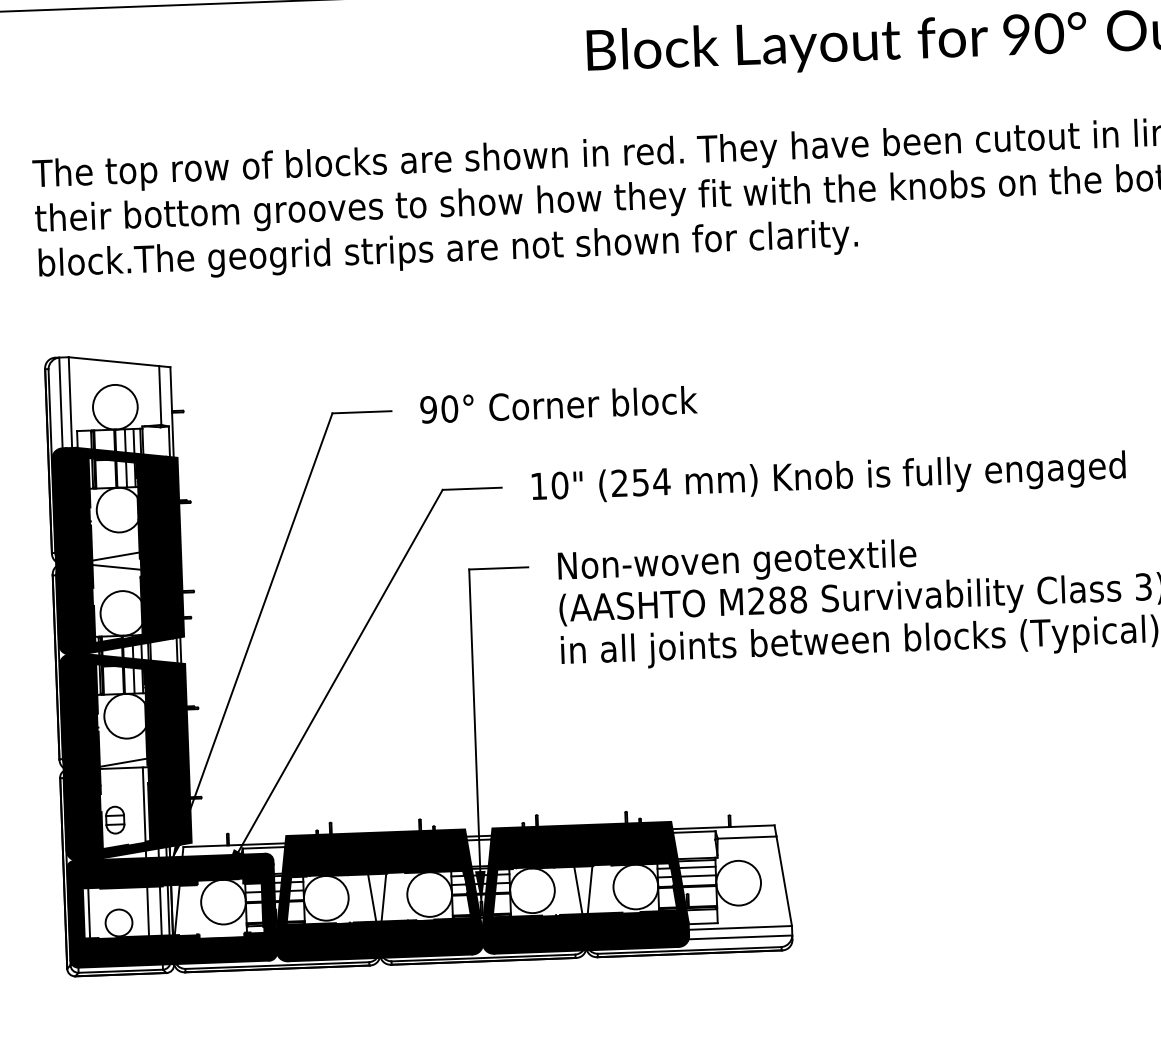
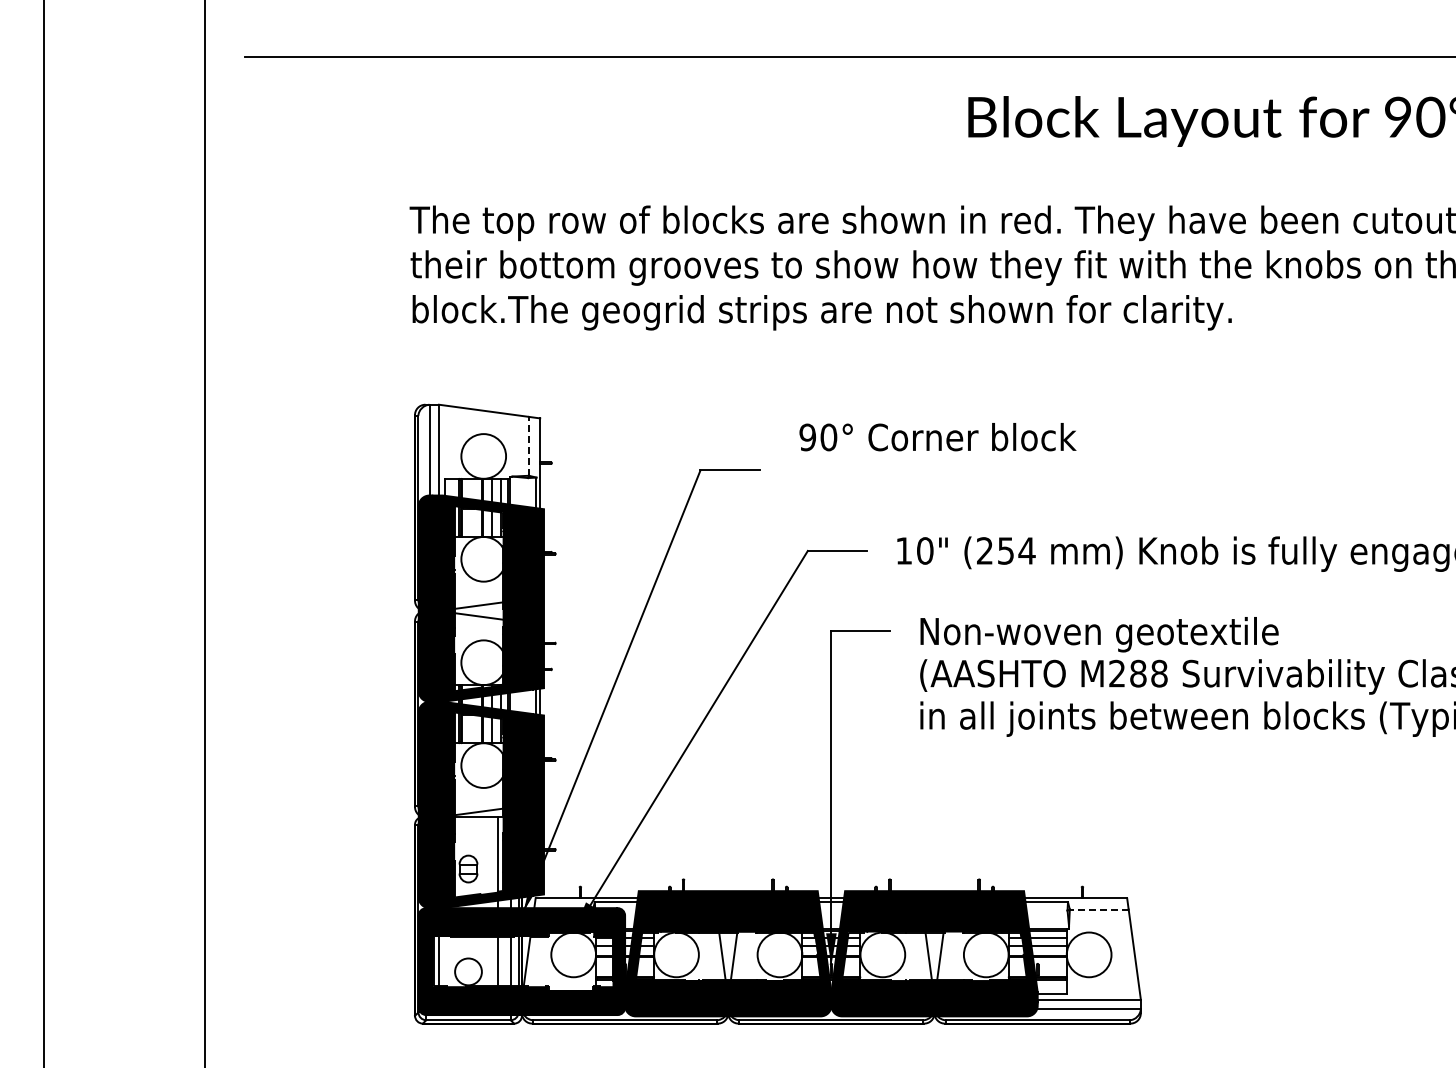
line: (160, 394) -> (529, 445), solid -> dashed
text: (558, 405) -> (937, 437), moved
line: (746, 837) -> (1098, 909), solid -> dashed

